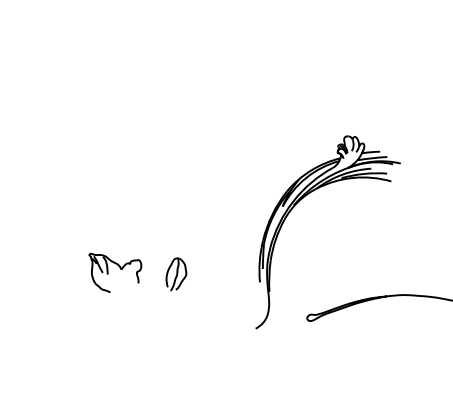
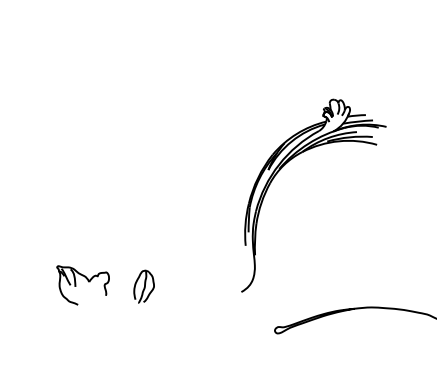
part: (301, 200) -> (287, 163), moved

